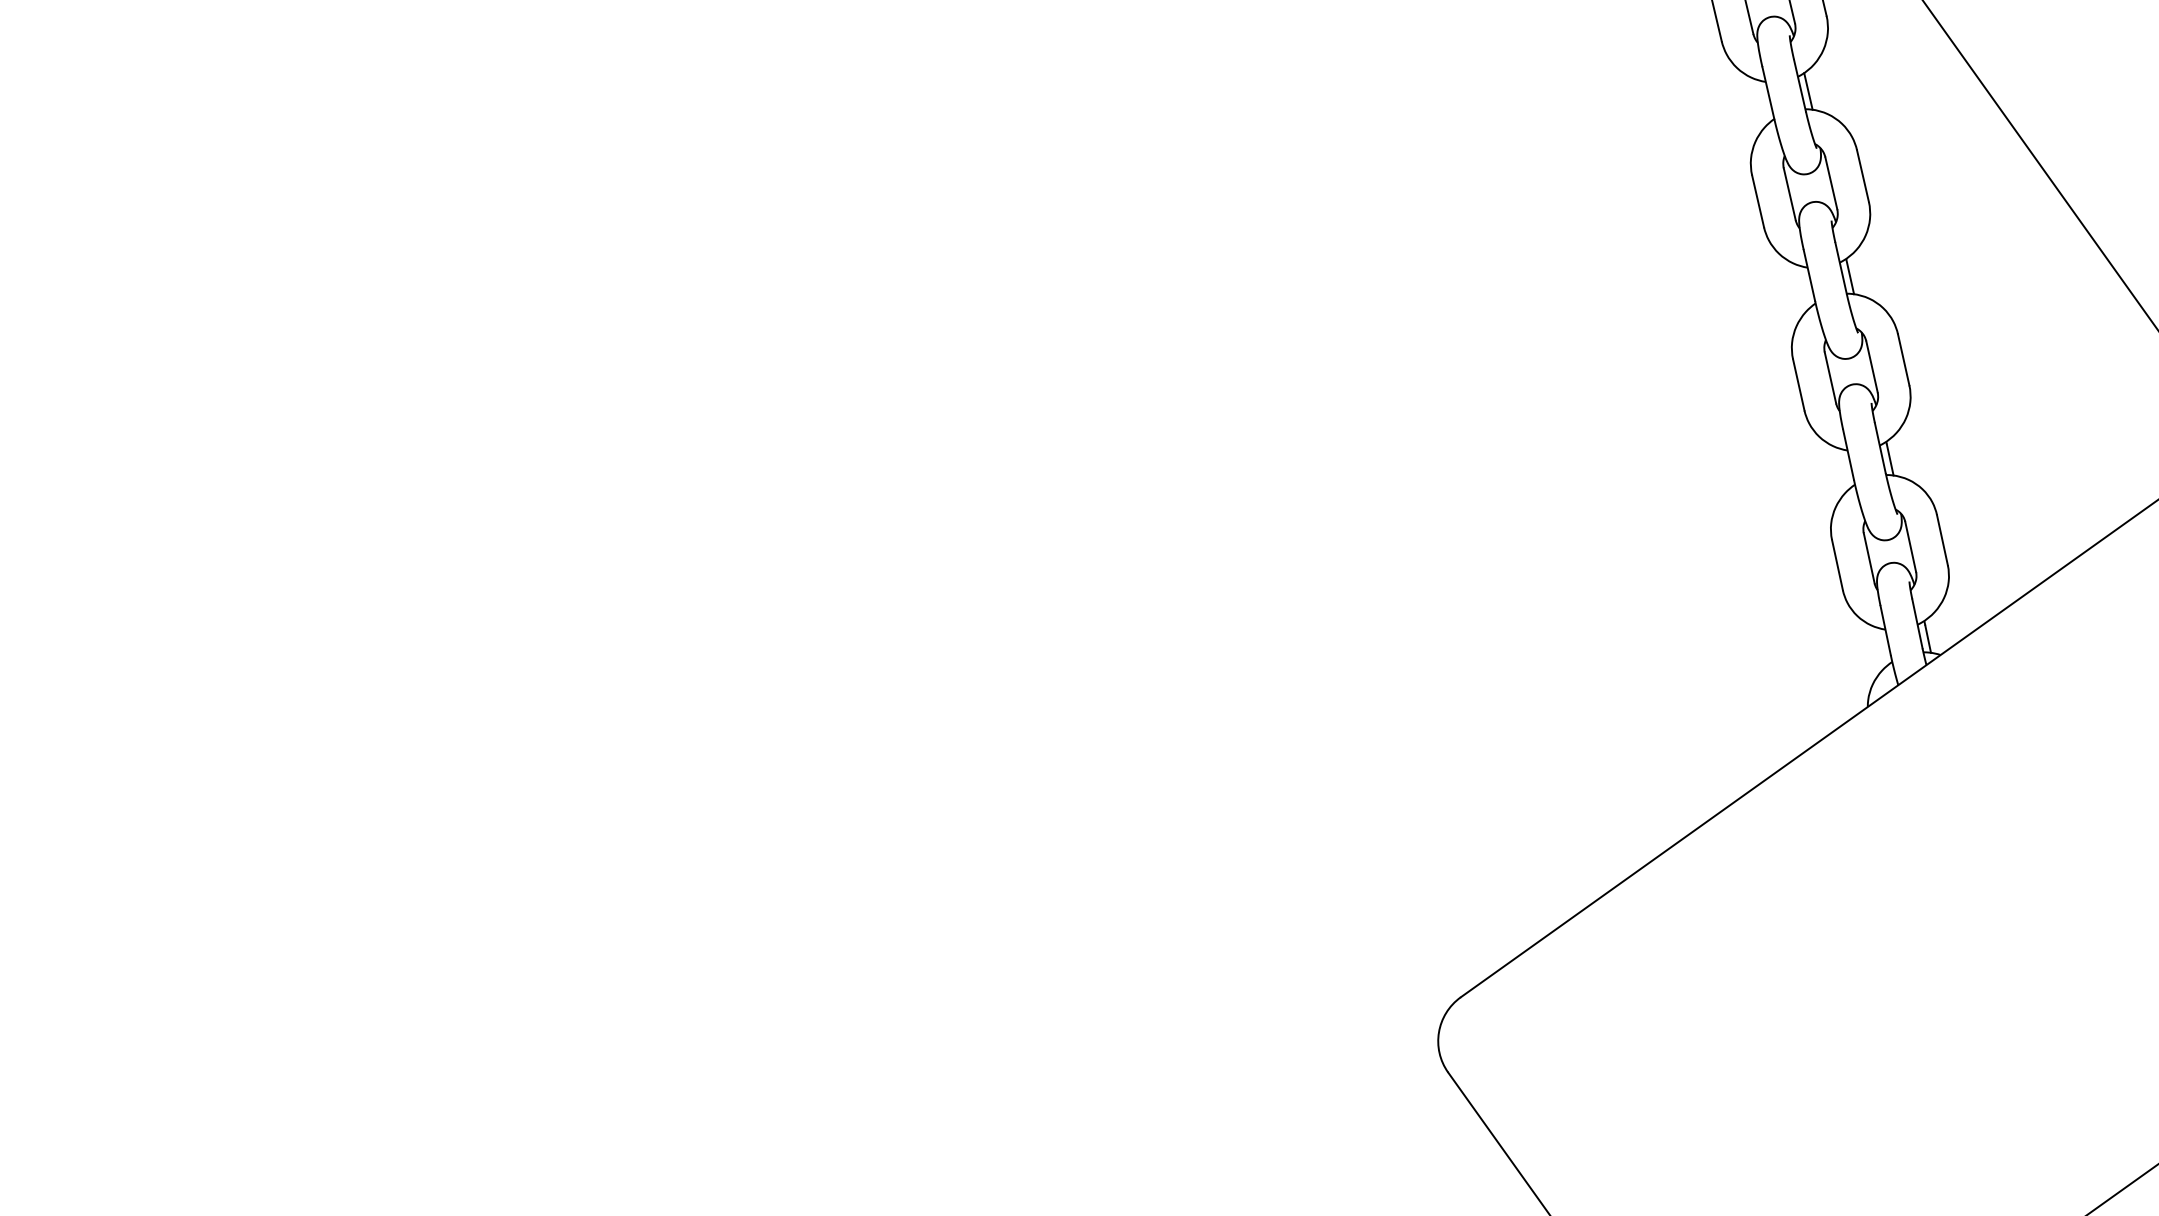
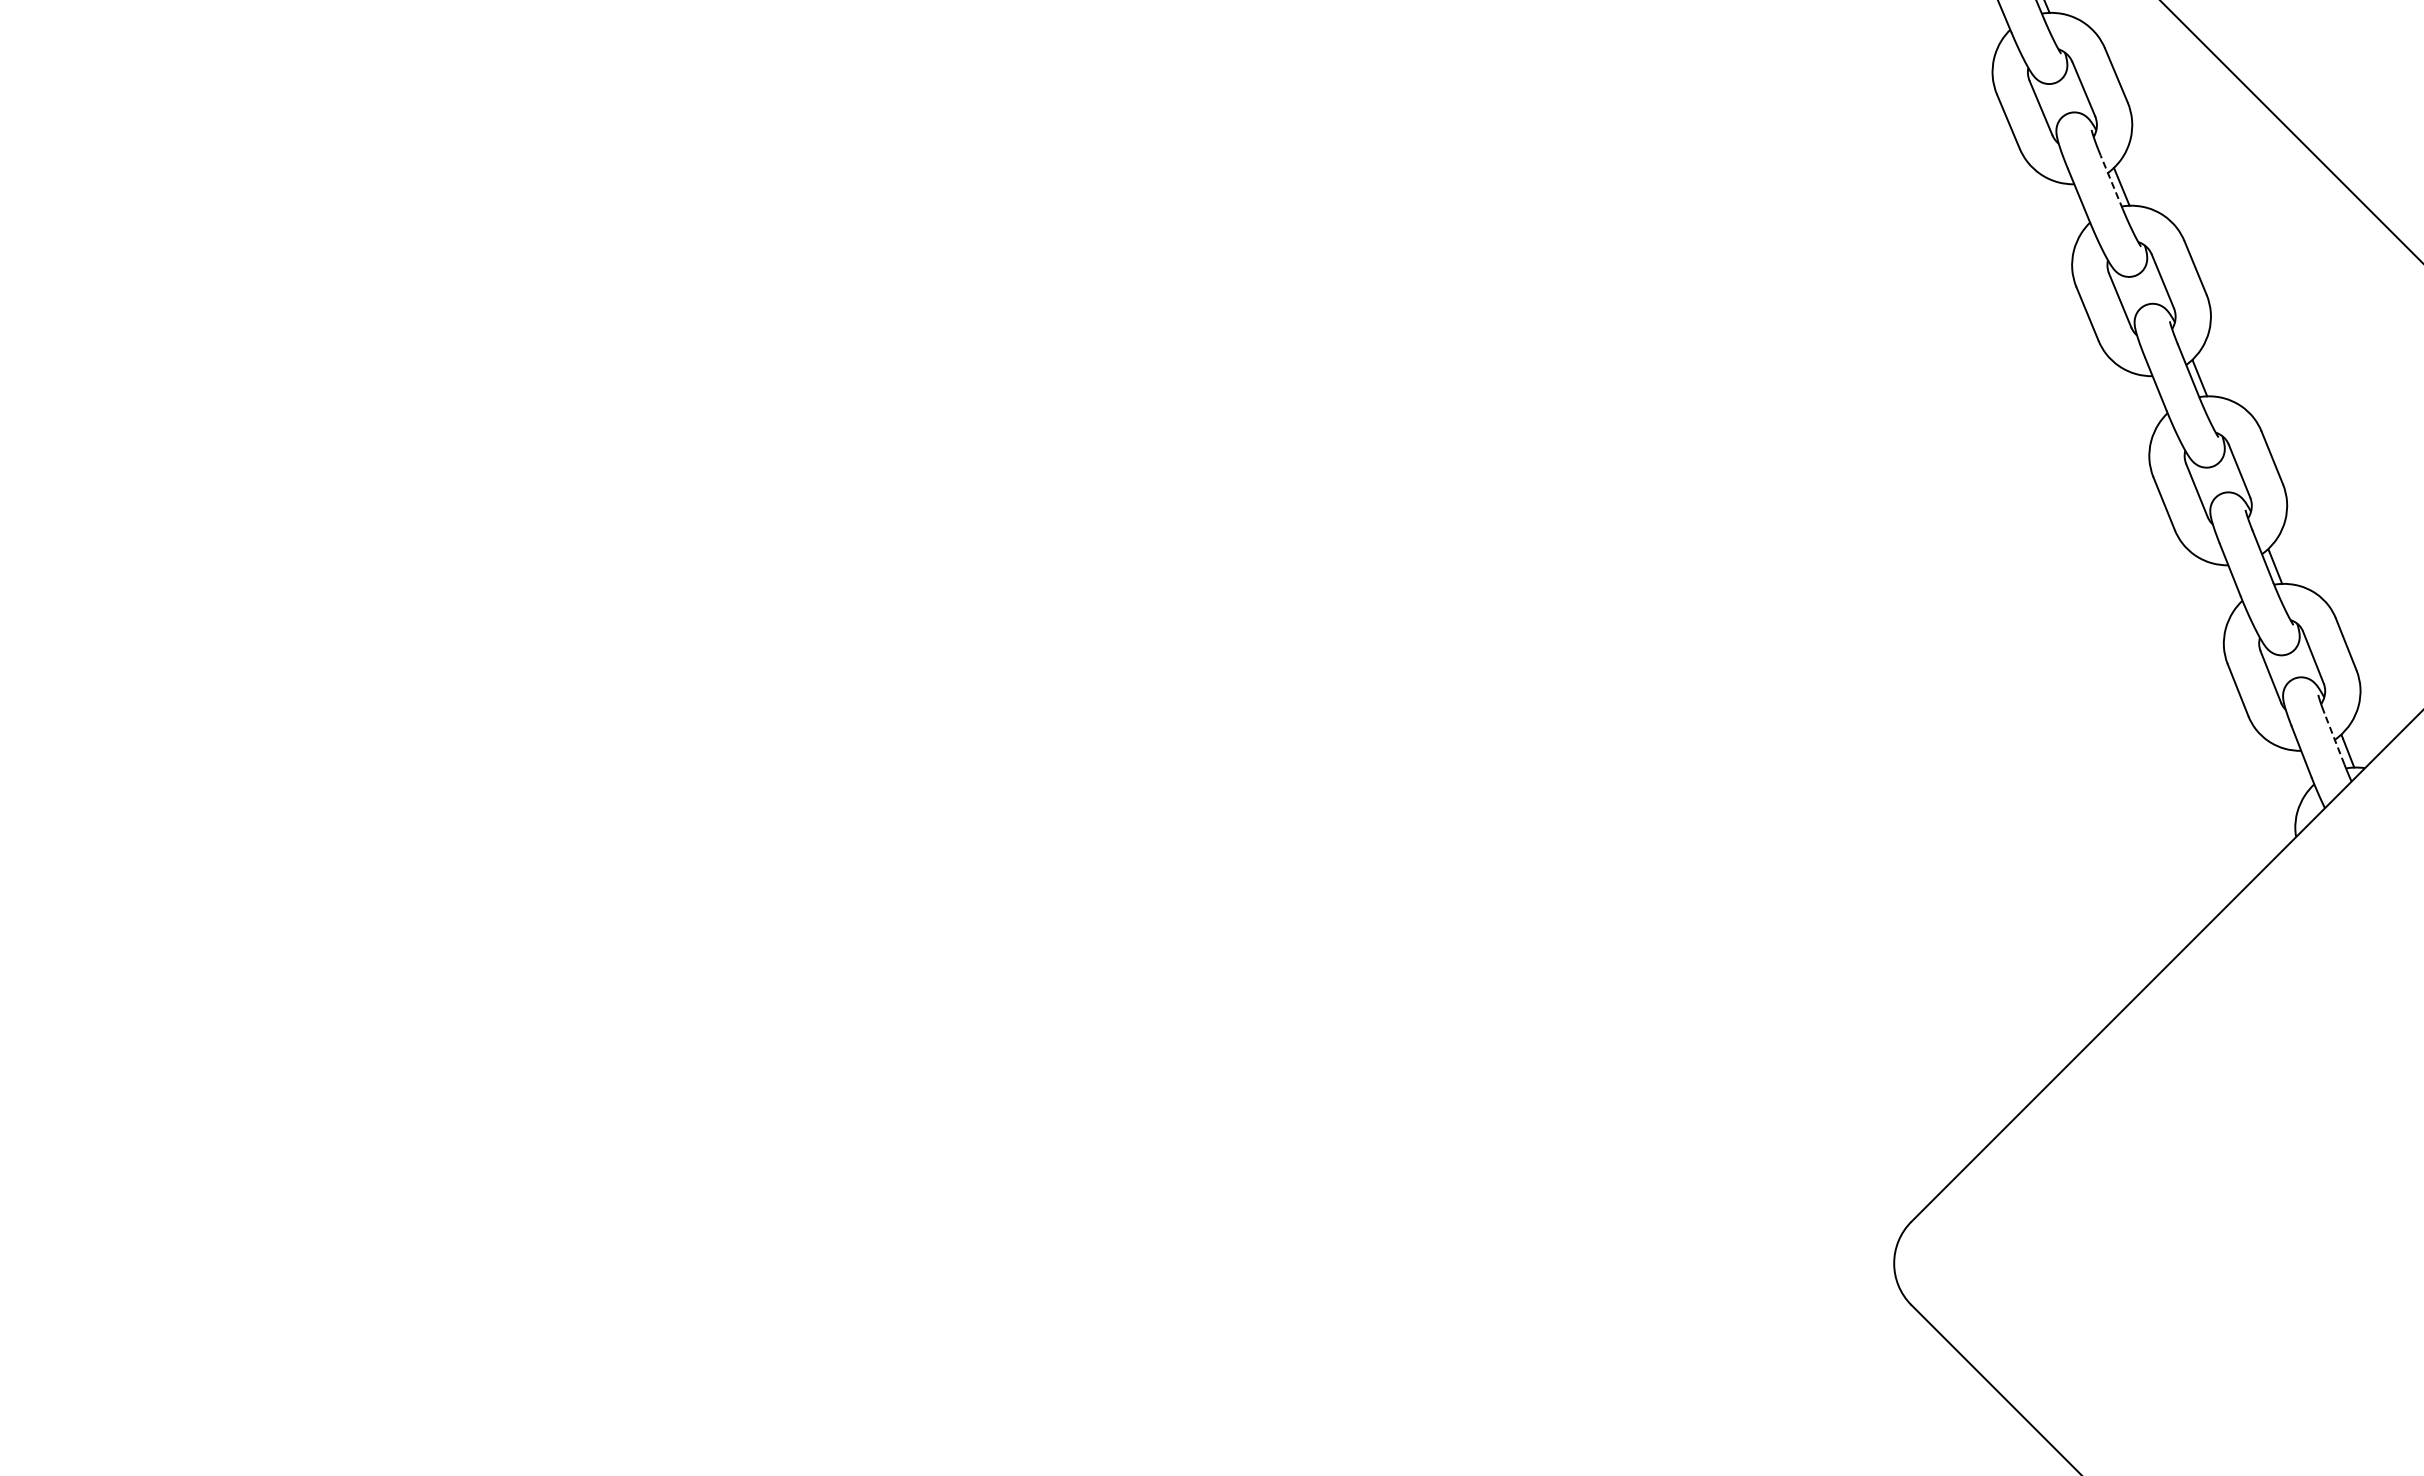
line: (1799, 85) -> (2111, 182), solid -> dashed
line: (1917, 623) -> (2334, 738), solid -> dashed

